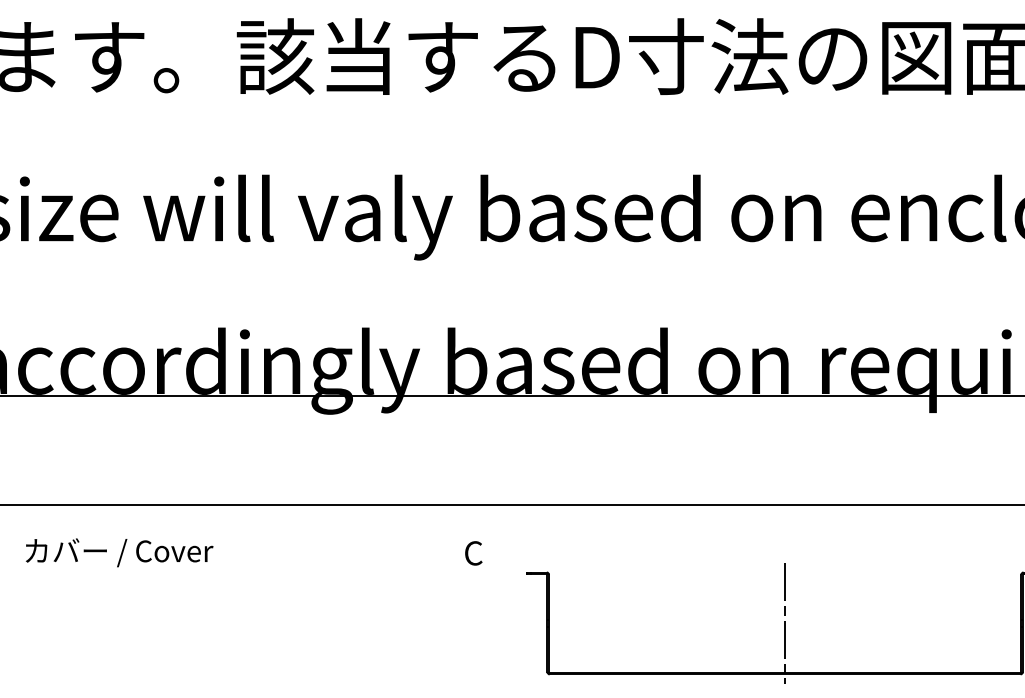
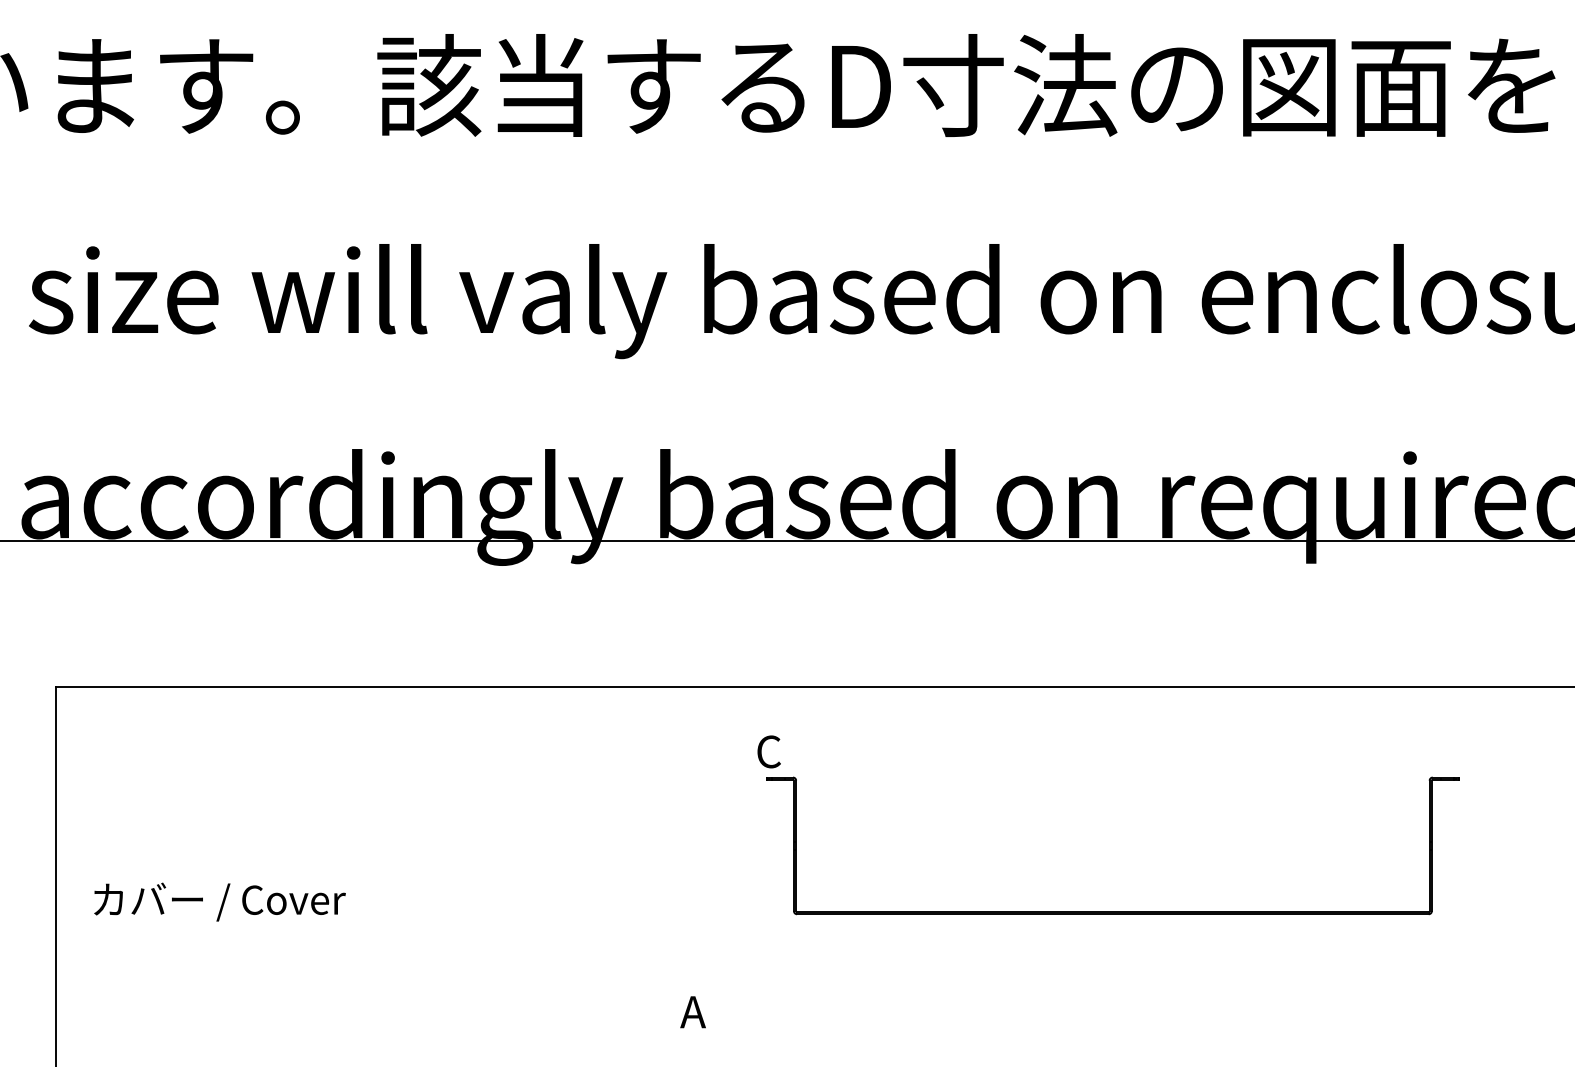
text: (119, 552) -> (219, 901), moved
text: (473, 553) -> (768, 751), moved
line: (784, 623) -> (1112, 845), removed

